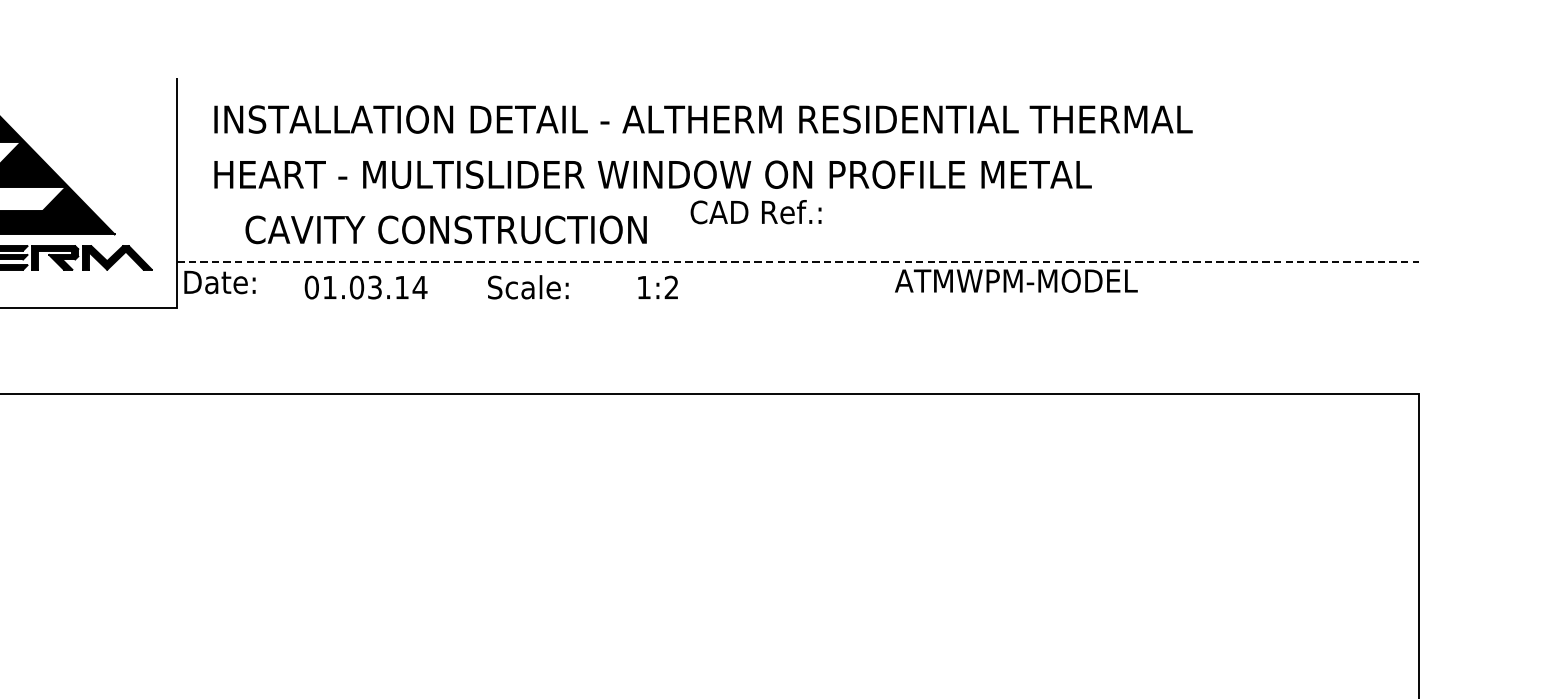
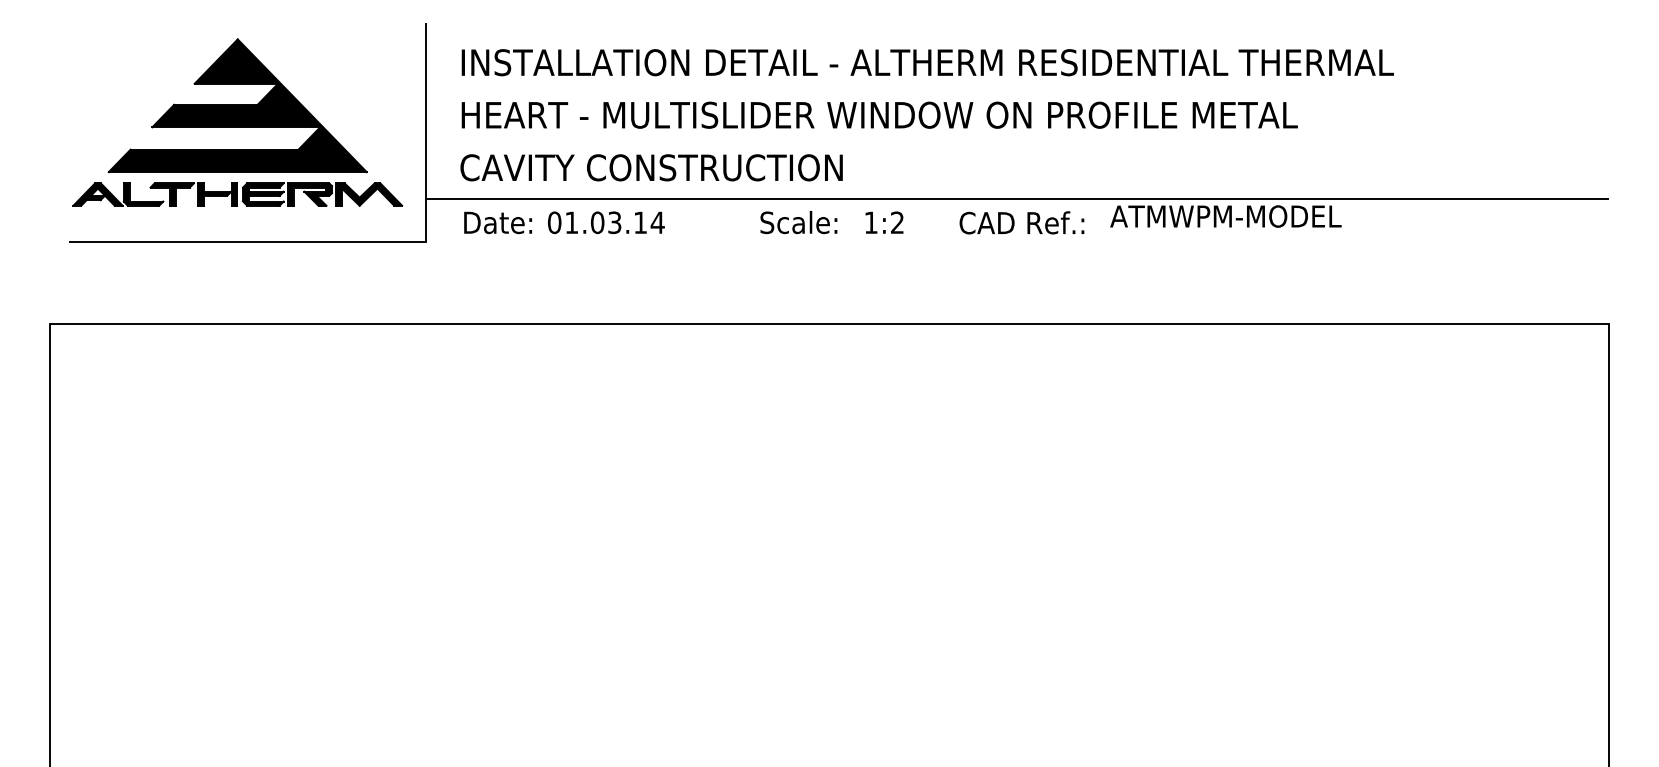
text: (755, 211) -> (1021, 222), moved
text: (446, 229) -> (651, 167), moved
line: (798, 262) -> (1018, 198), dashed -> solid
text: (219, 282) -> (497, 222), moved
text: (527, 287) -> (798, 222), moved

